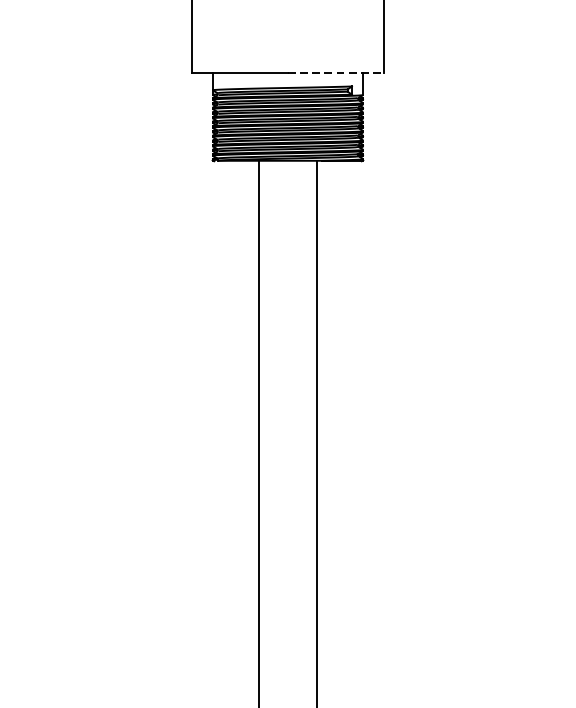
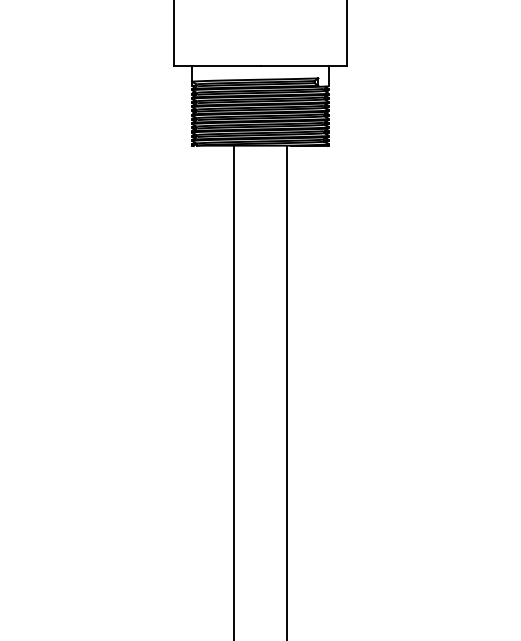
line: (336, 72) -> (304, 65), dashed -> solid

